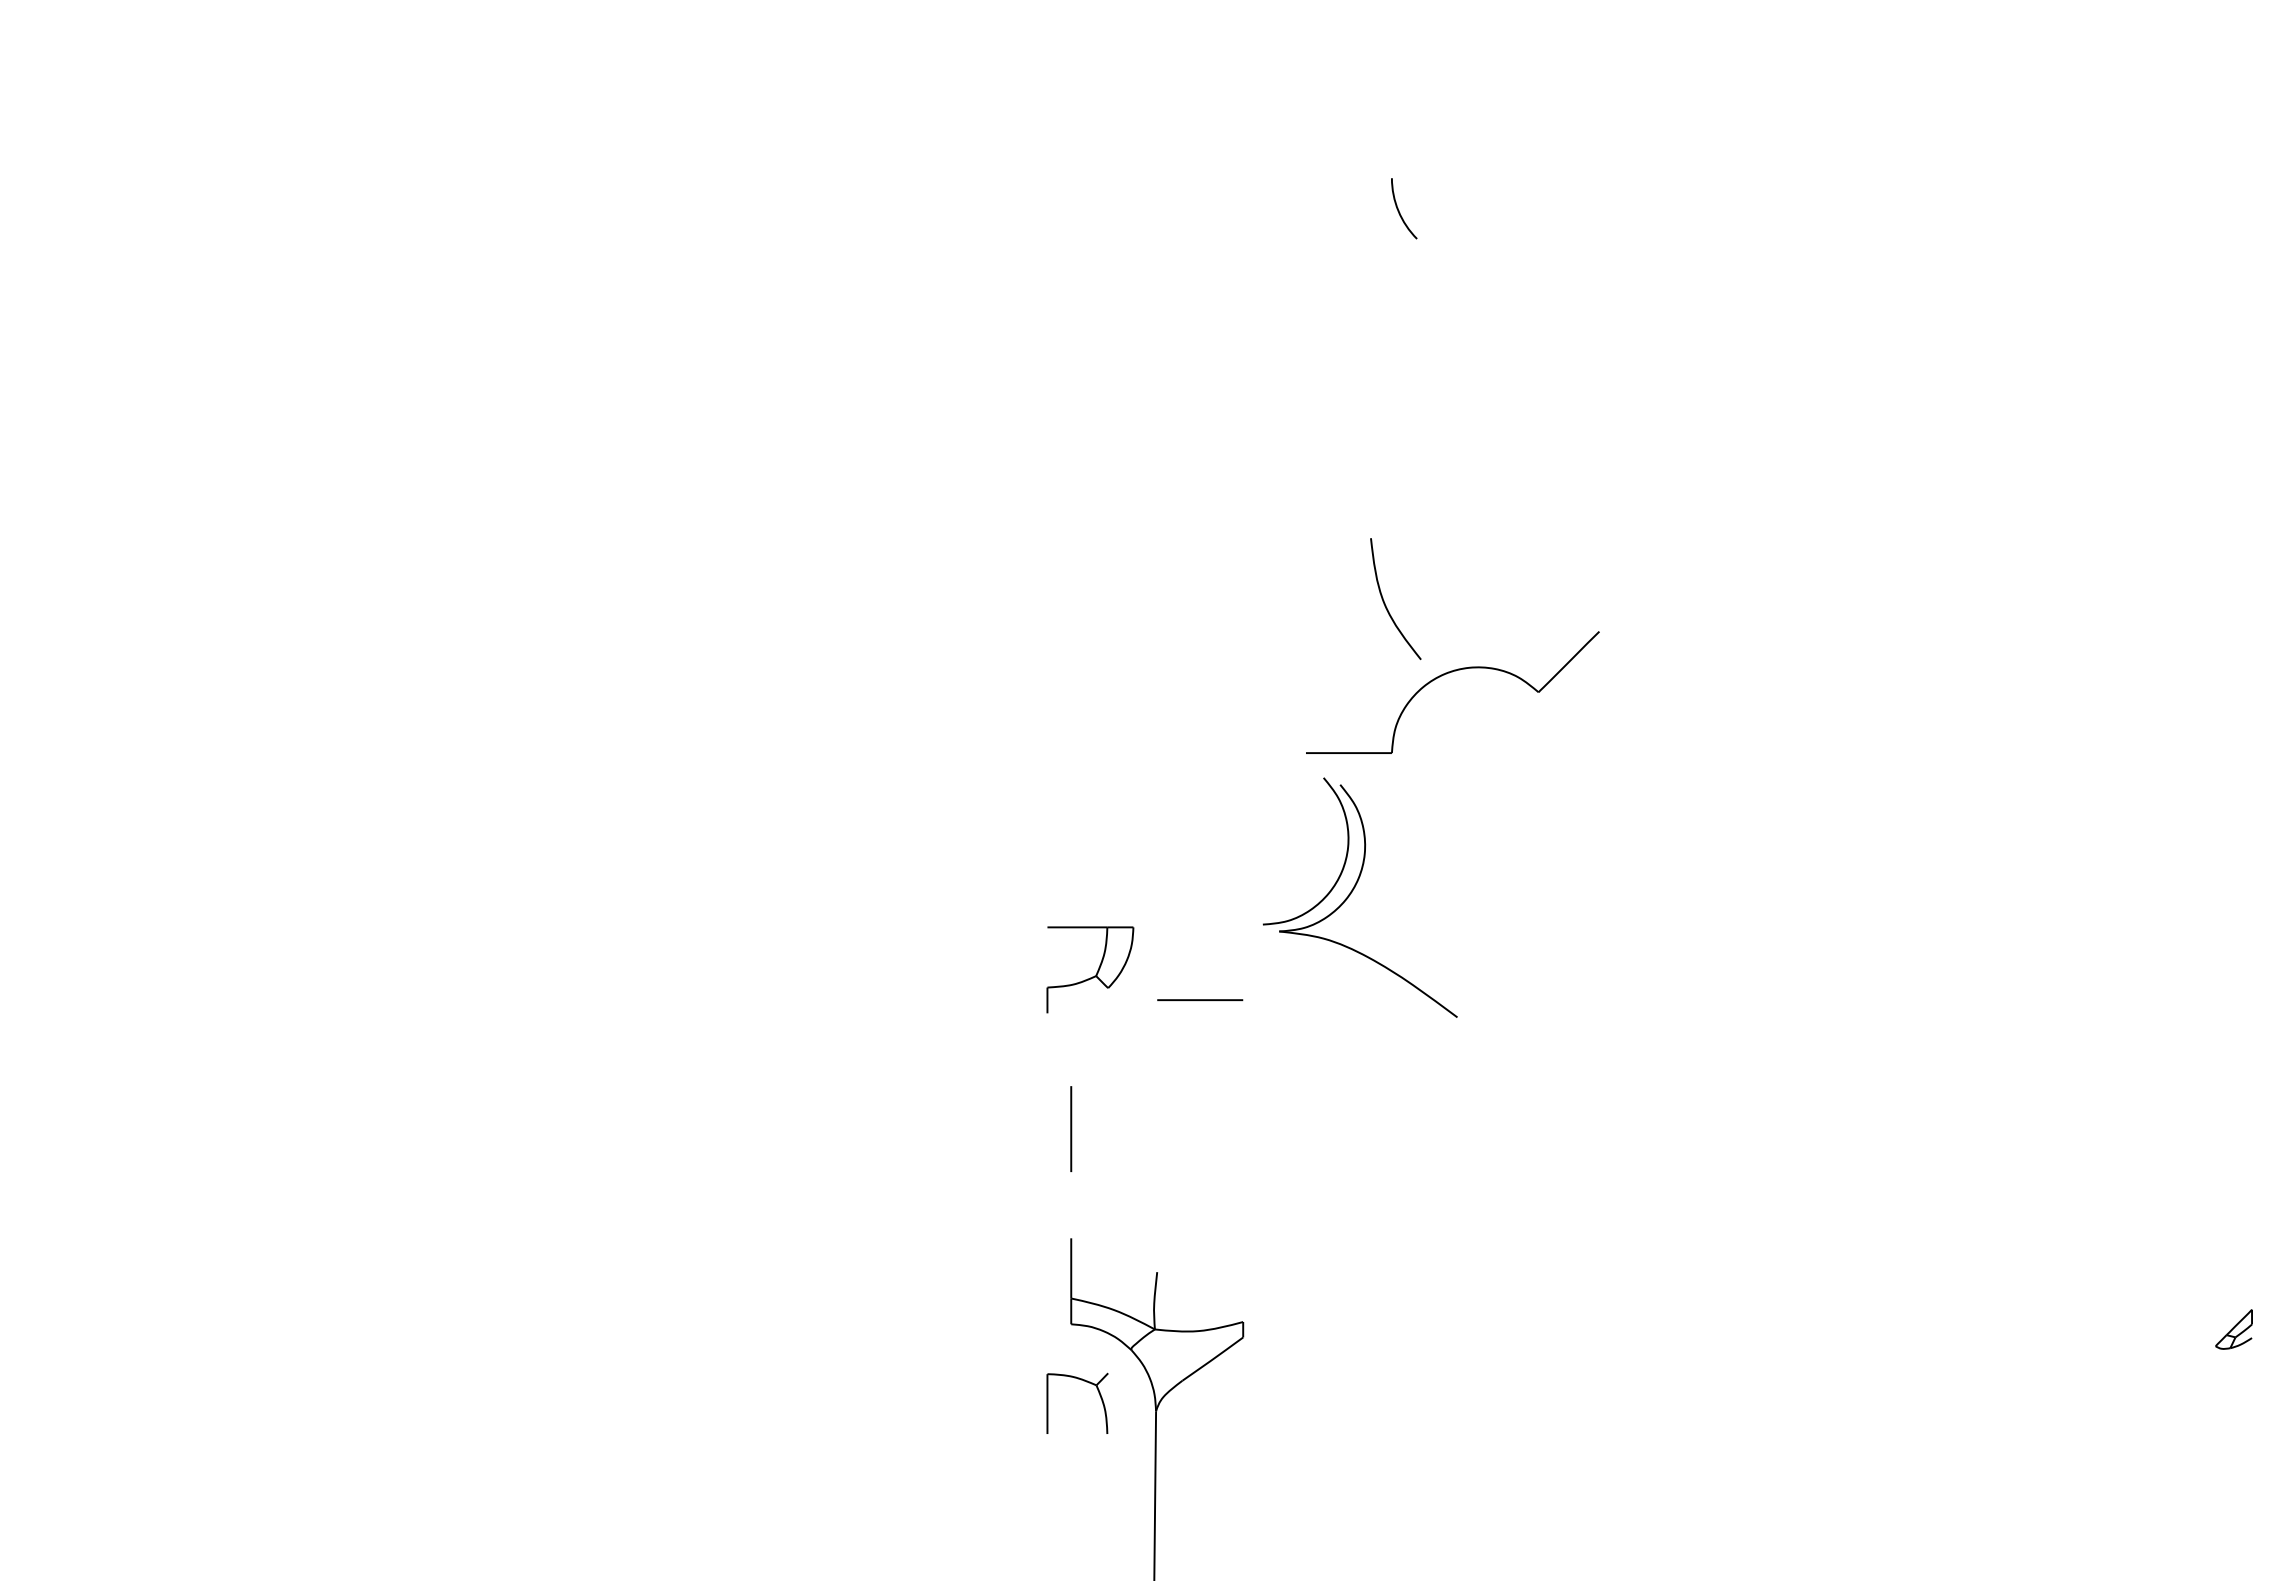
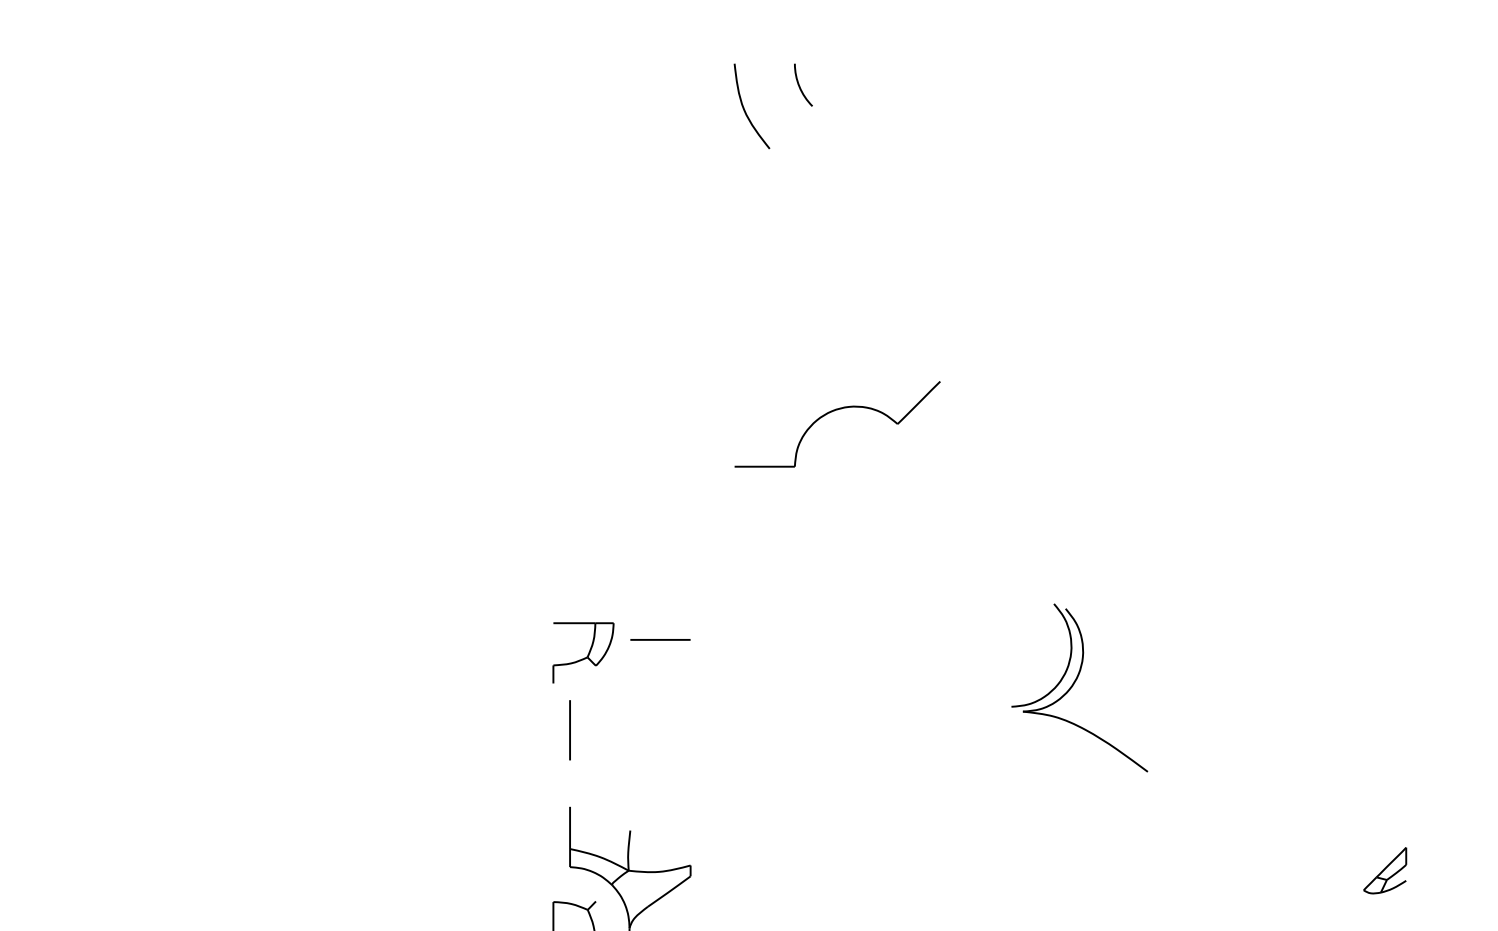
curve: (1384, 600) -> (744, 107), moved
part: (1352, 892) -> (1074, 684), moved
part: (1096, 972) -> (587, 654), moved
part: (2233, 1329) -> (1384, 870), size x1.67

